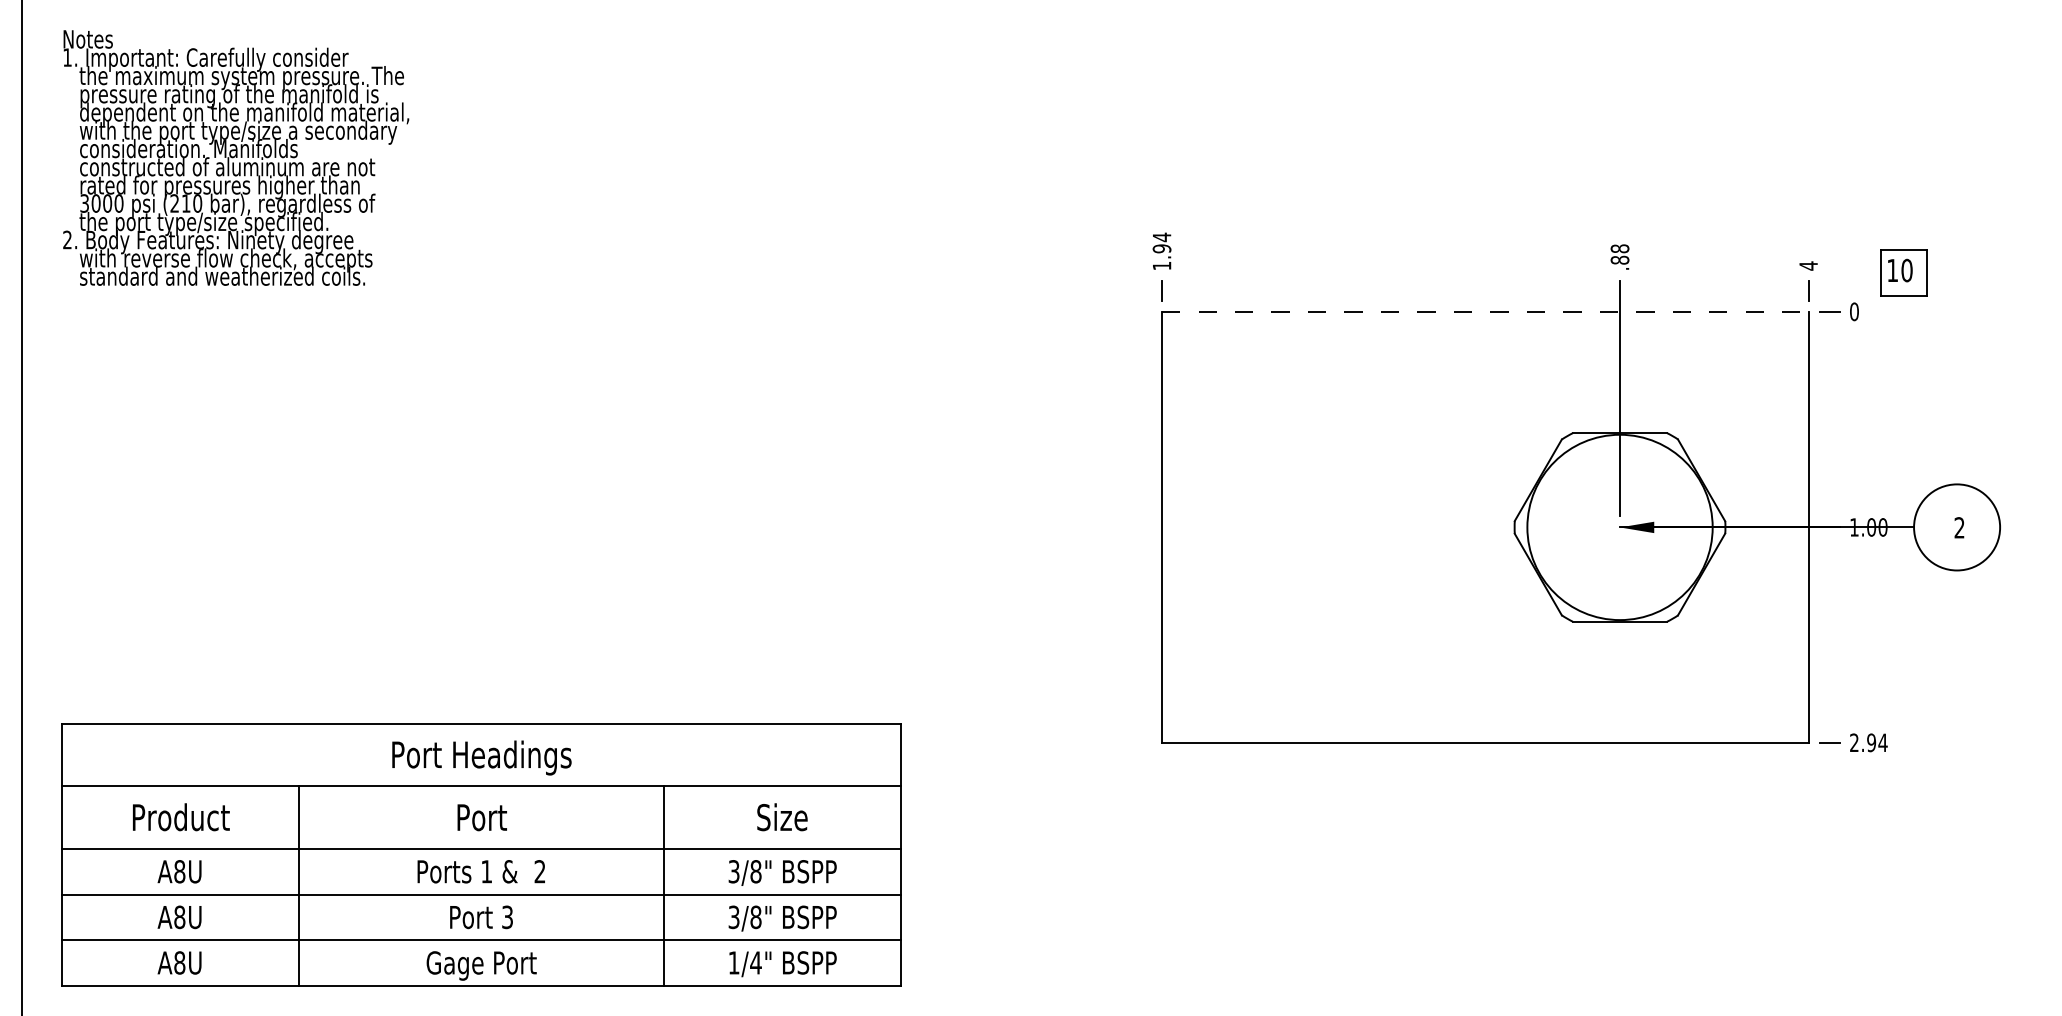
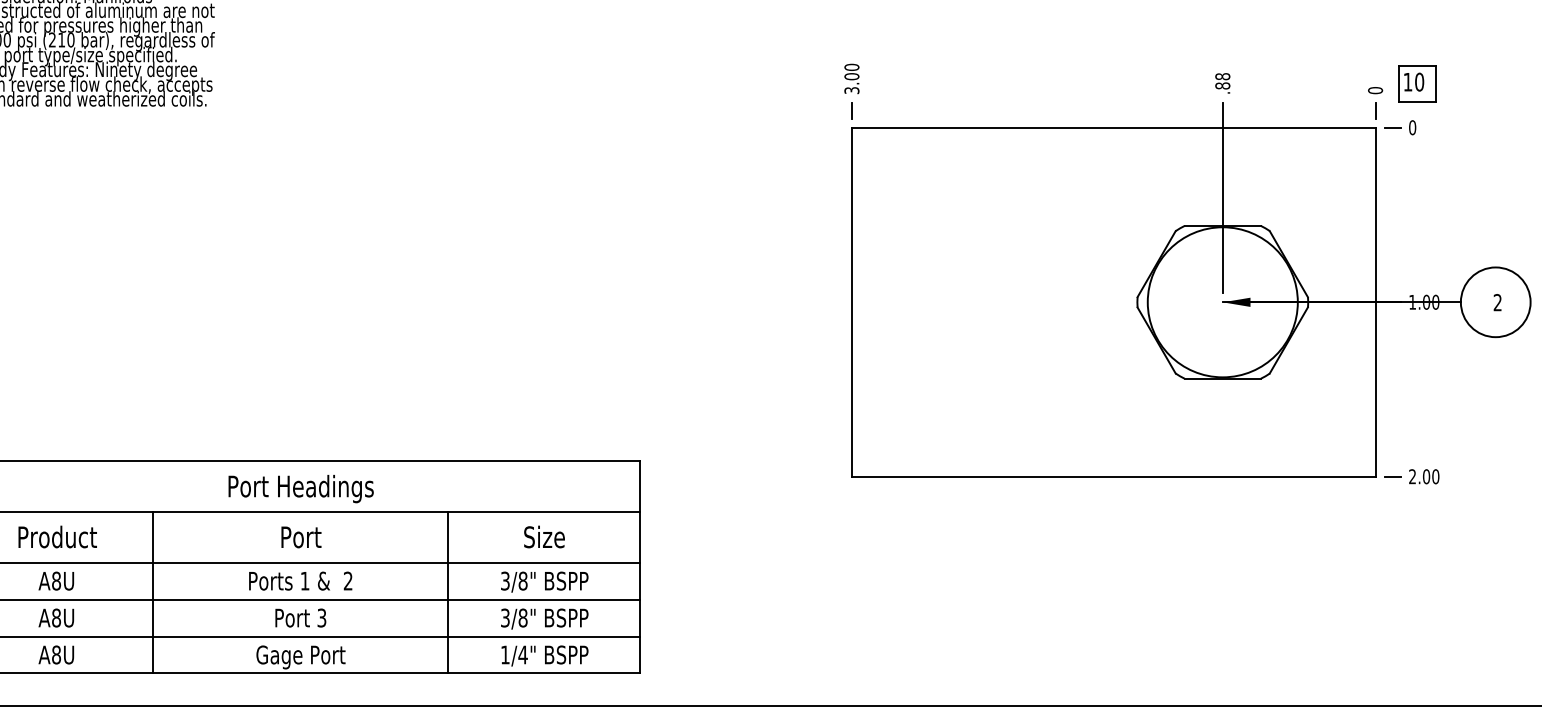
text: (1161, 251) -> (851, 78), 1.94 -> 3.00
text: (1808, 265) -> (1375, 90), 4 -> 0
part: (1903, 272) -> (1416, 83), moved
line: (1485, 311) -> (1113, 127), dashed -> solid
text: (1877, 742) -> (1431, 476), 2.94 -> 2.00

